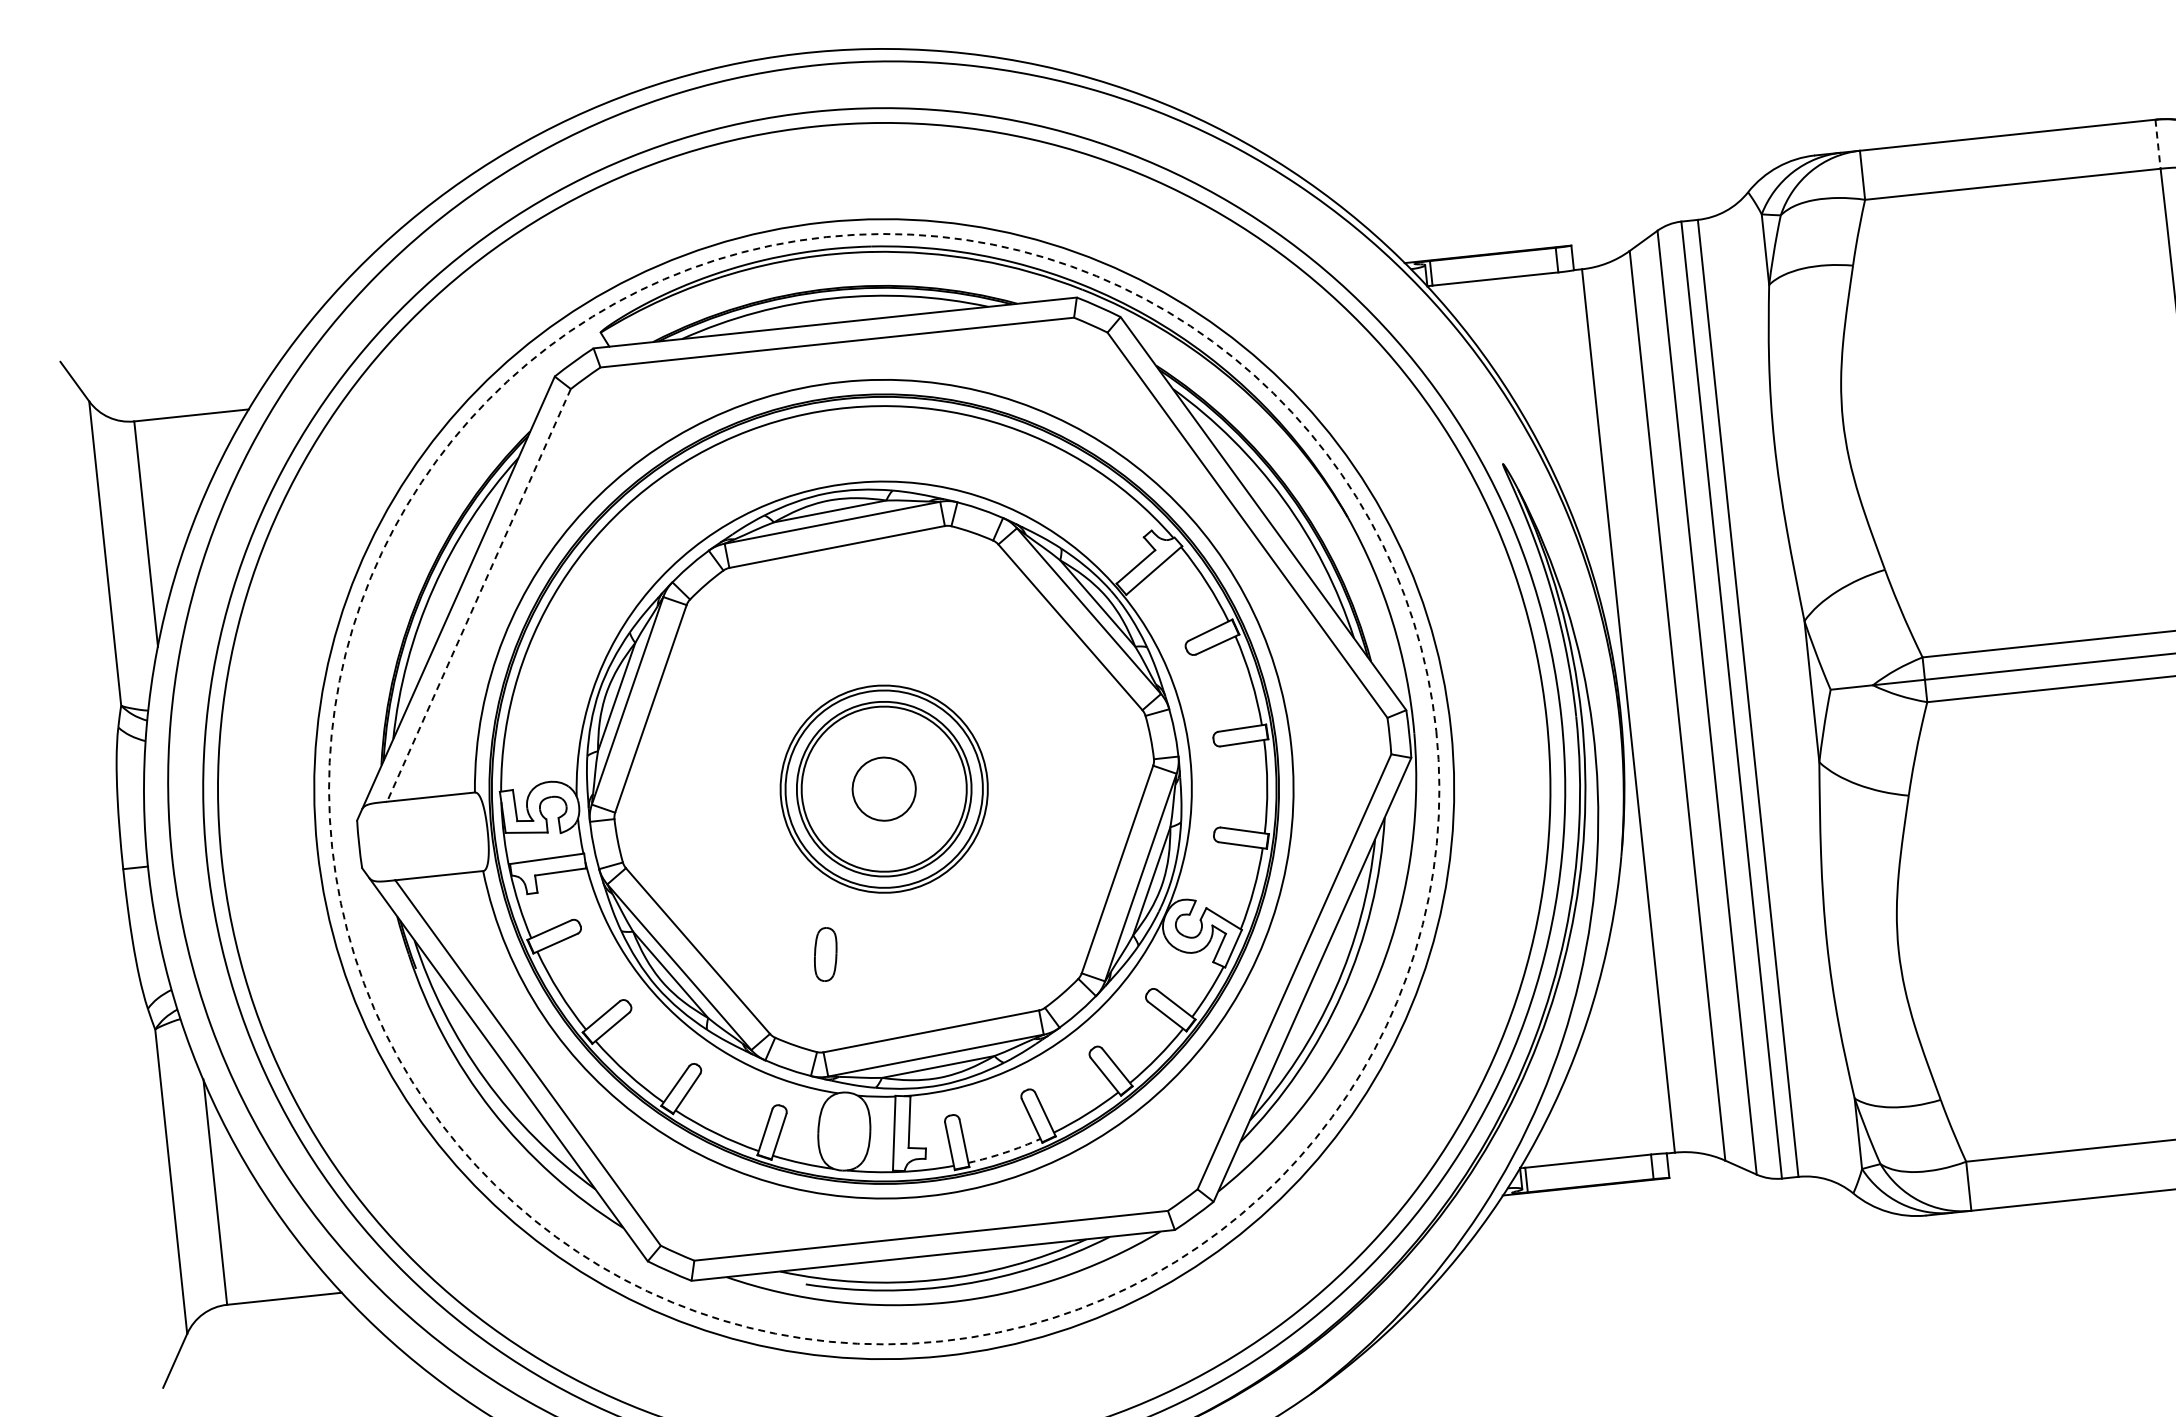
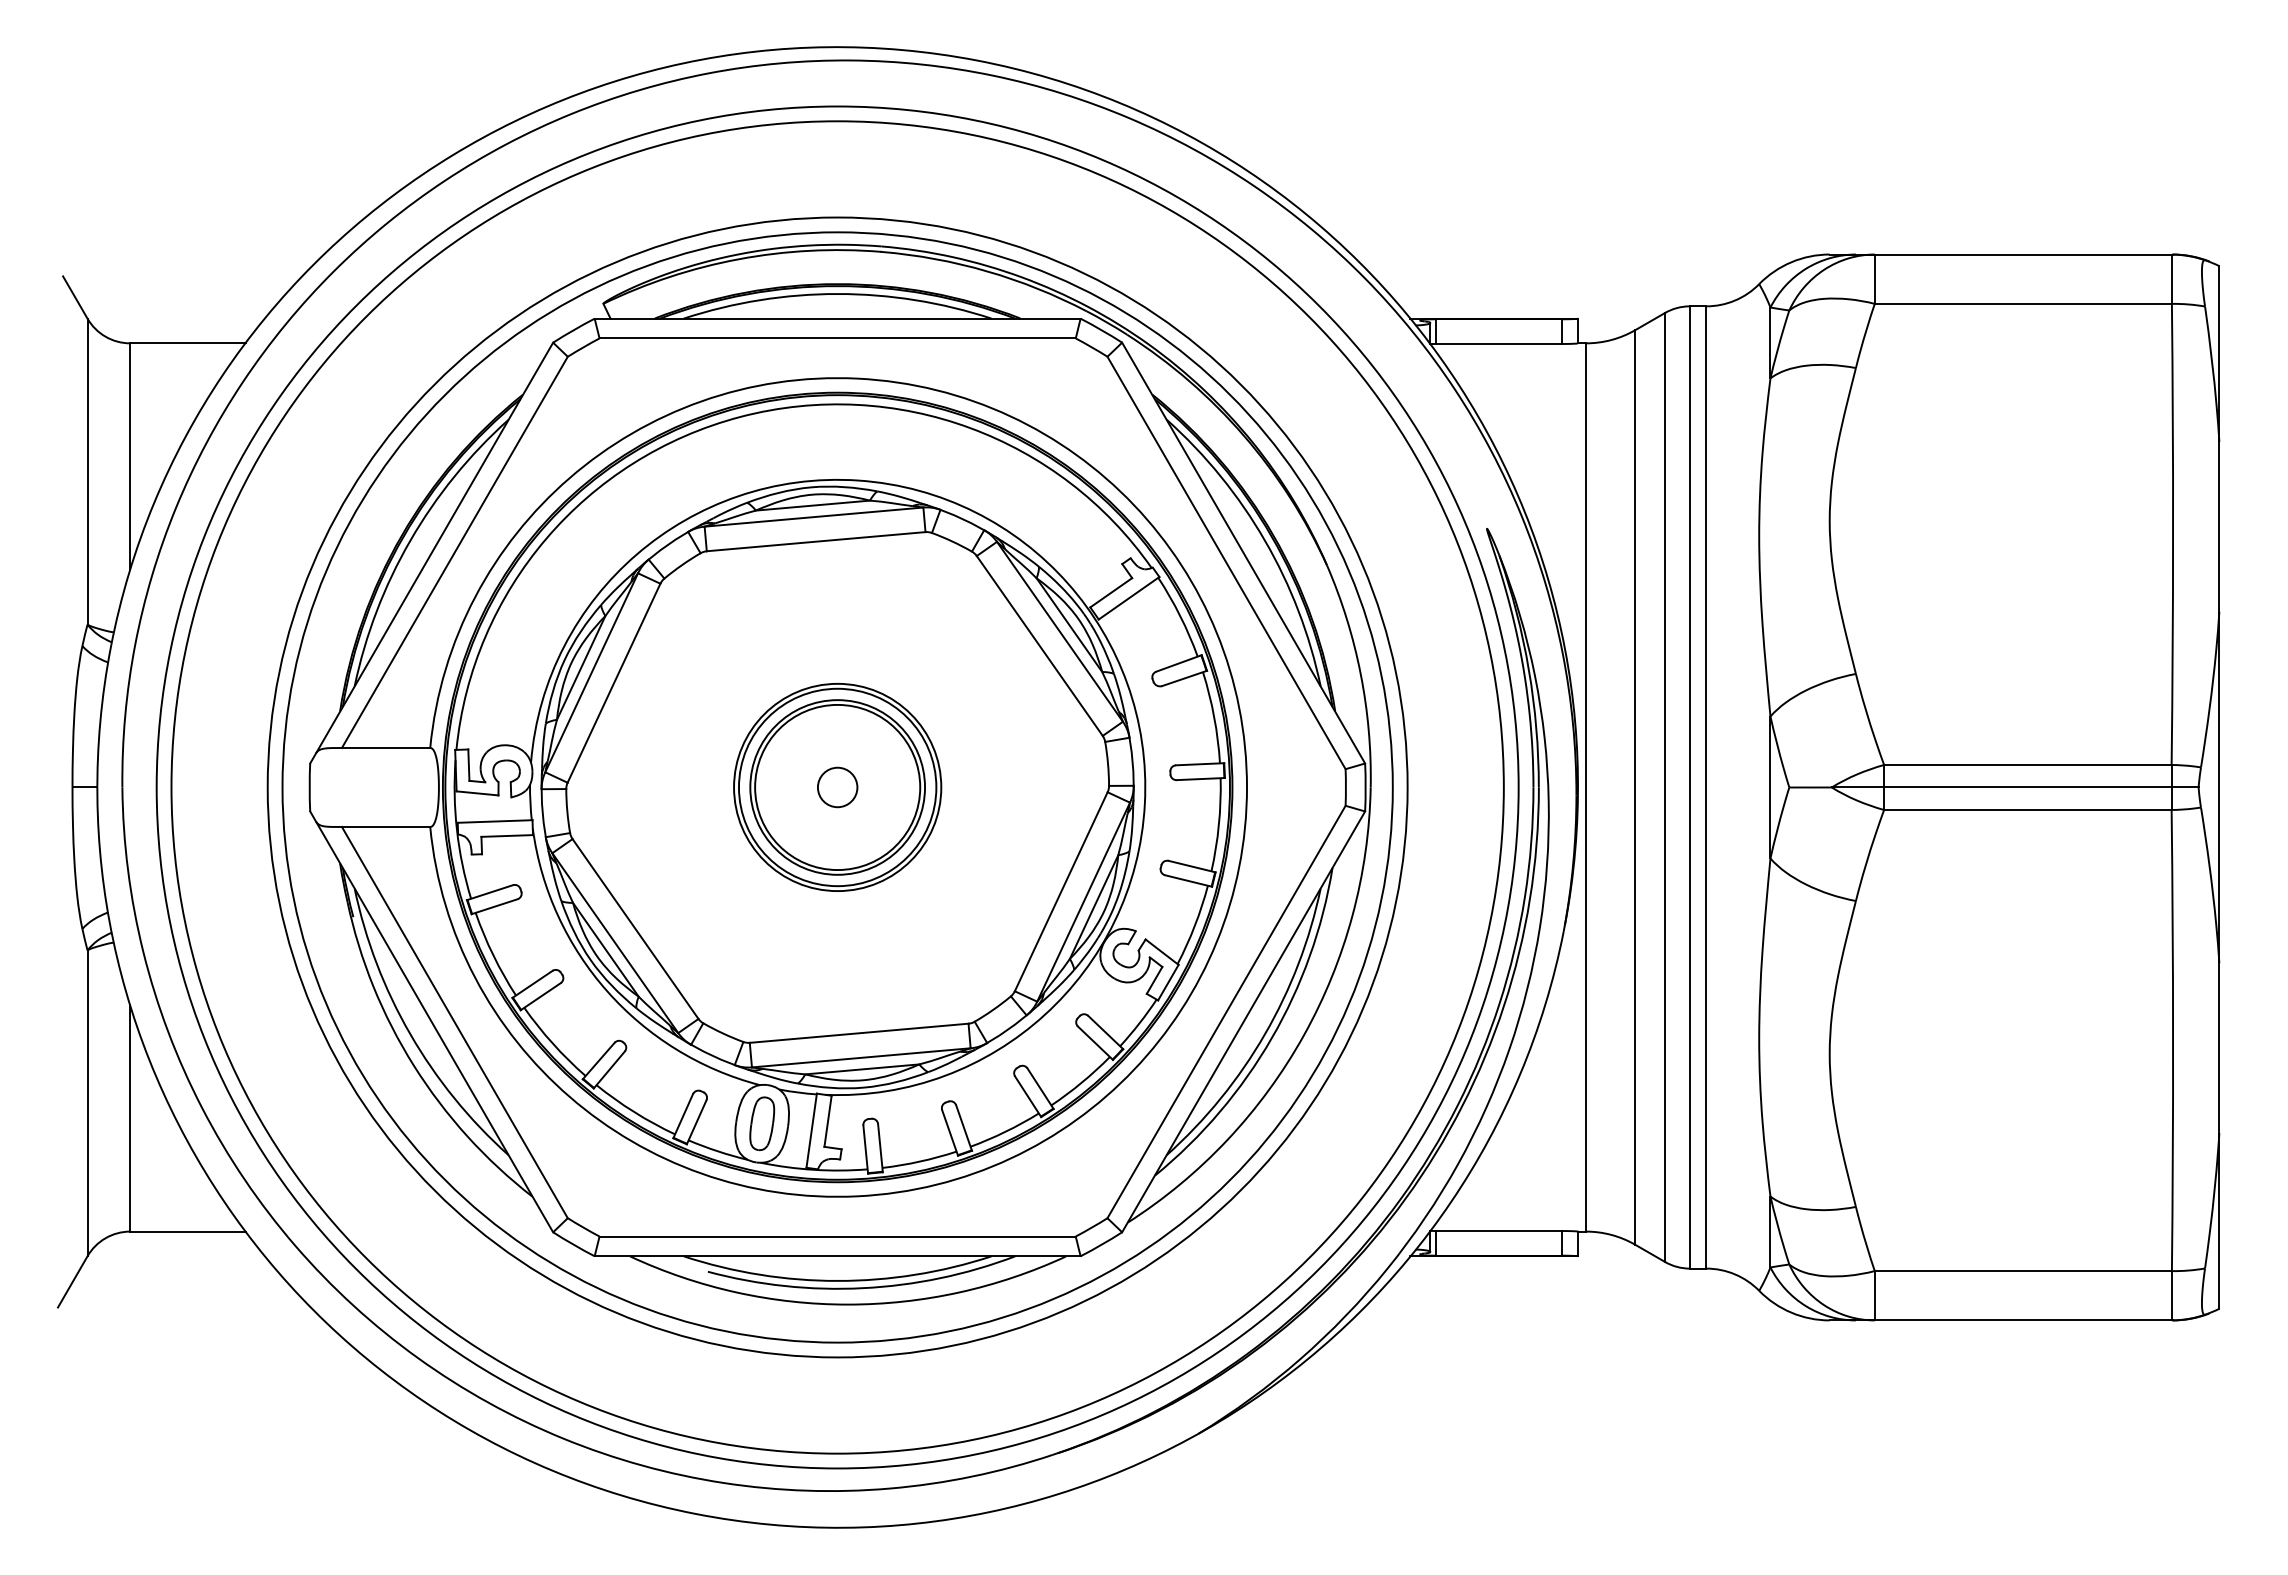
line: (2157, 144) -> (2171, 279), dashed -> solid
line: (478, 595) -> (454, 552), dashed -> solid
circle: (884, 789) -> (837, 787), dashed -> solid
circle: (884, 789) -> (837, 787), size x0.62
part: (825, 954) -> (762, 1123), moved
arc: (1004, 1152) -> (919, 1161), dashed -> solid

